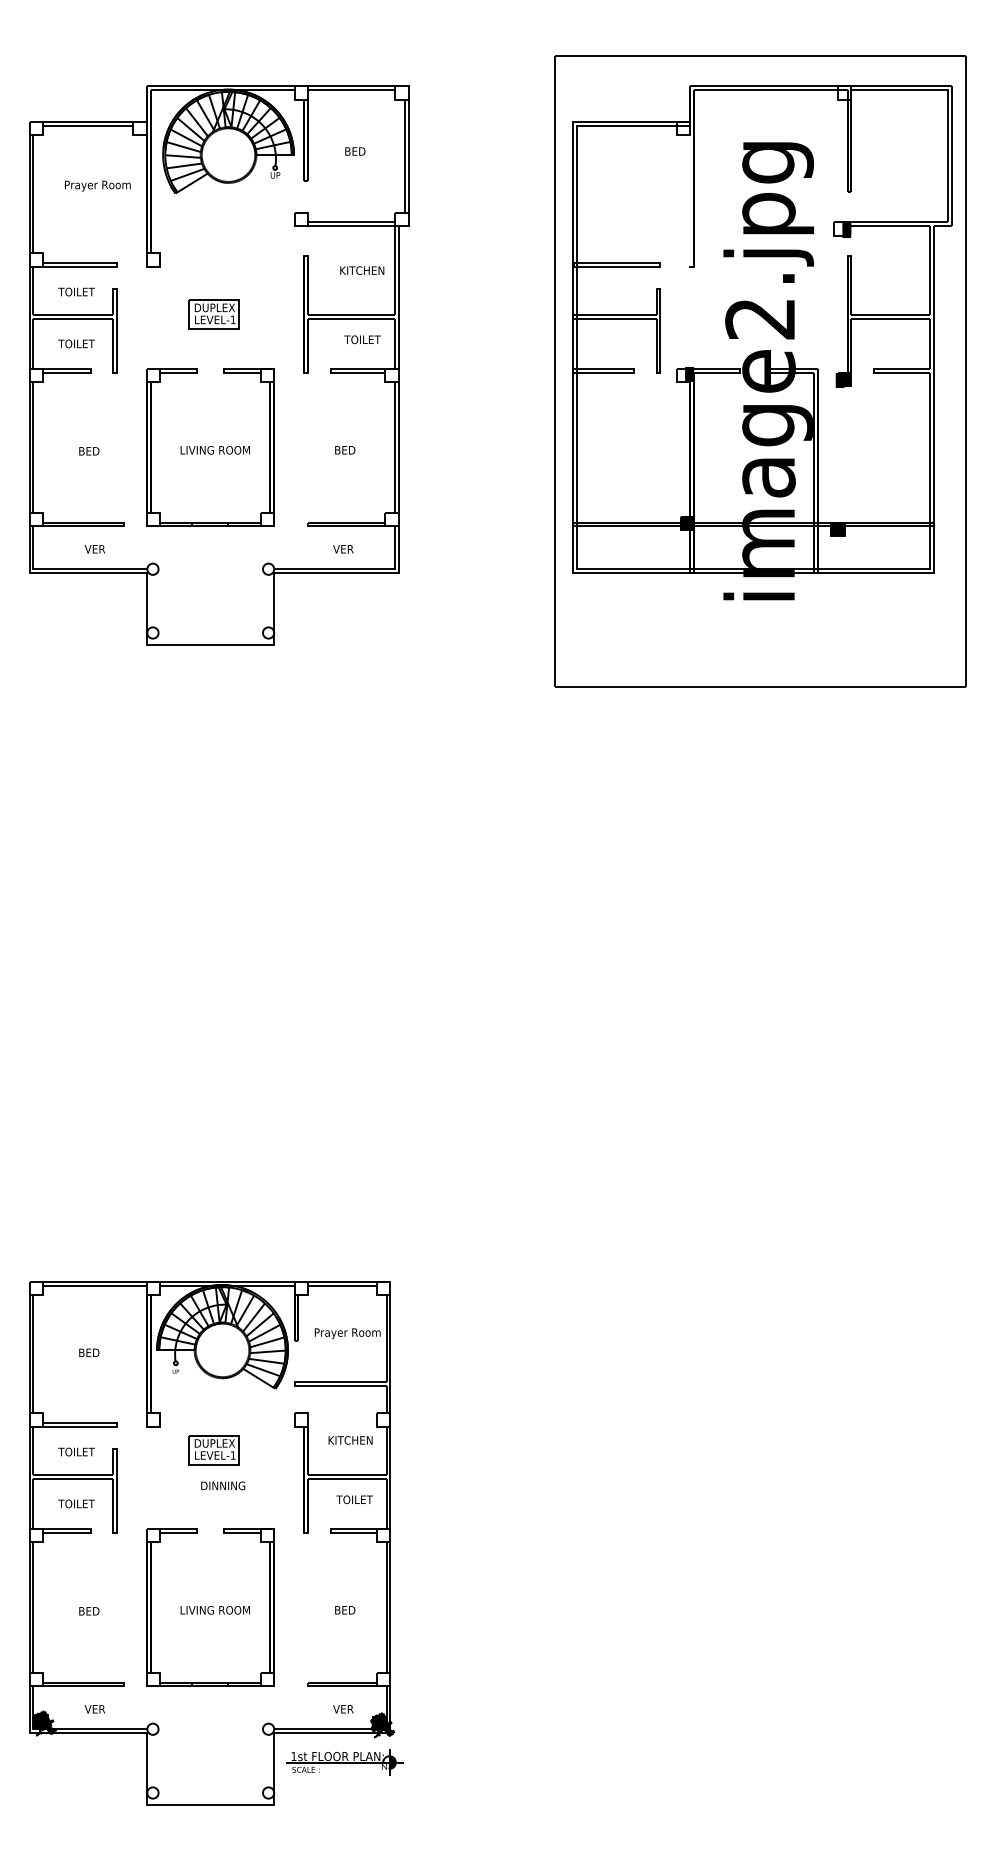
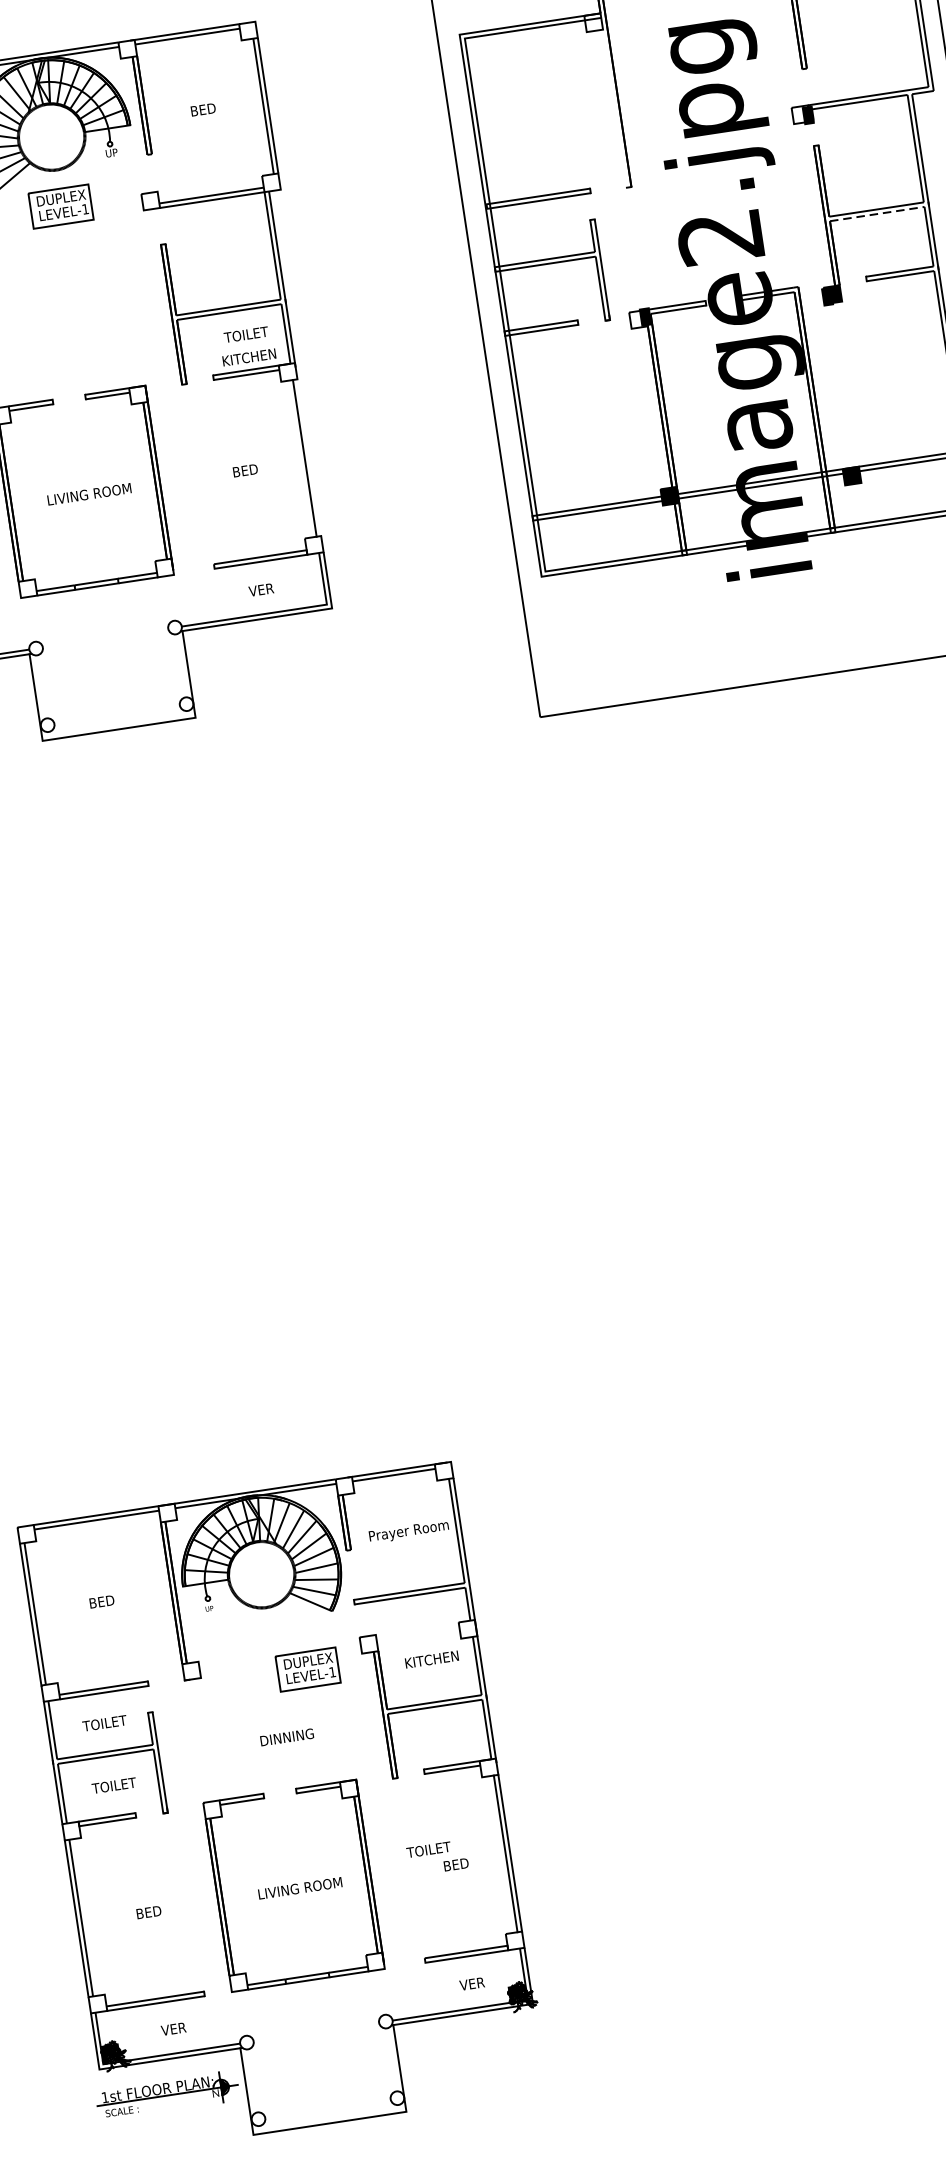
text: (362, 270) -> (249, 357), moved
part: (213, 314) -> (60, 206), moved
line: (891, 319) -> (878, 214), solid -> dashed
line: (398, 447) -> (309, 457), removed
part: (213, 1450) -> (307, 1669), moved
text: (354, 1499) -> (428, 1849), moved
part: (344, 1762) -> (167, 2095), moved

